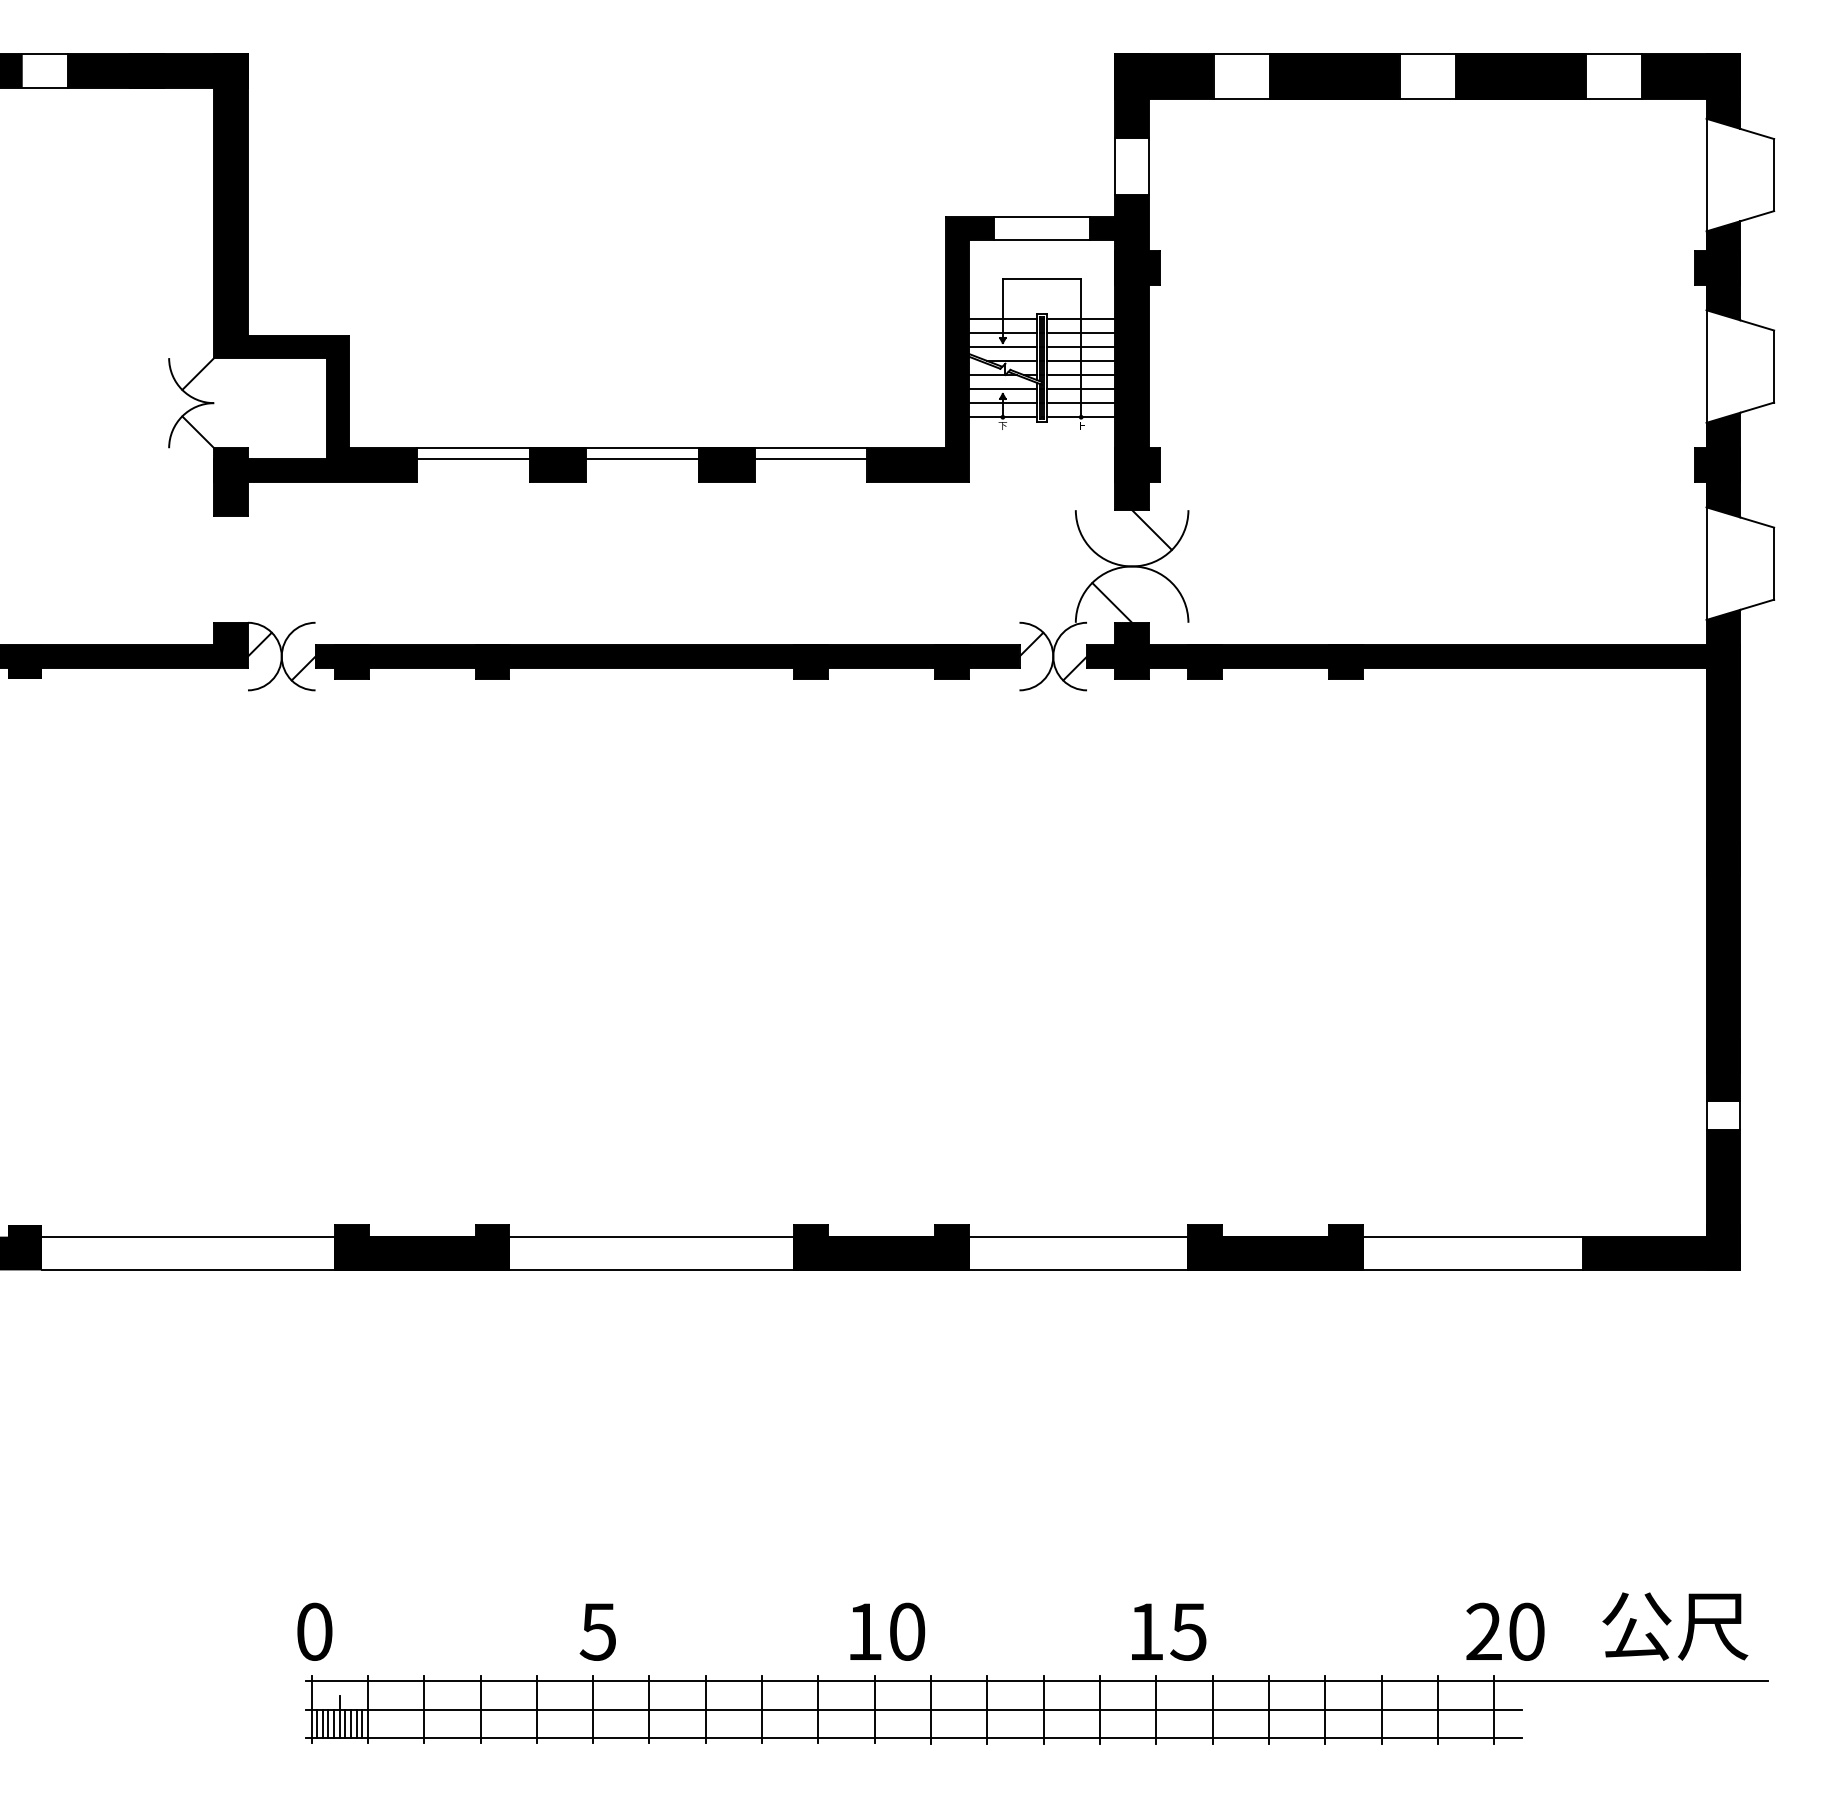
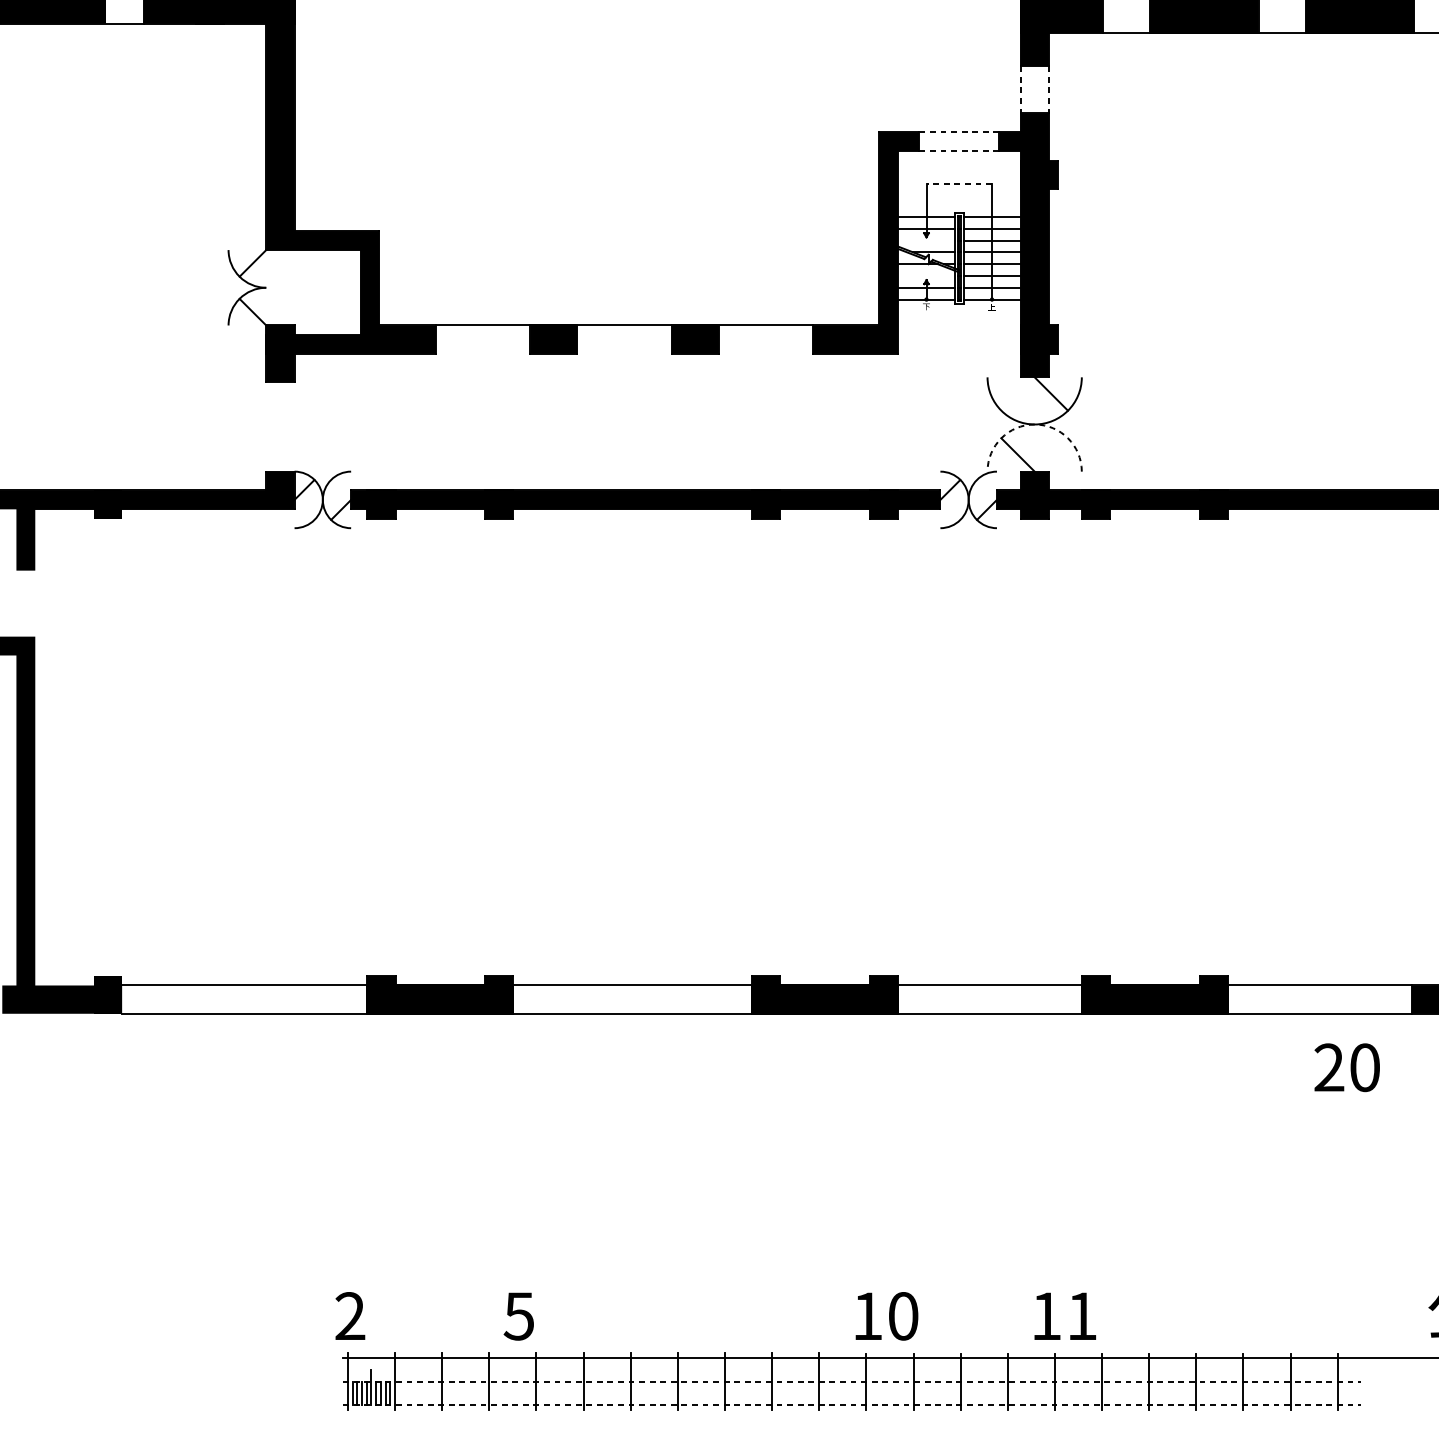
line: (1115, 167) -> (1020, 90), solid -> dashed
line: (1149, 167) -> (1049, 90), solid -> dashed
line: (1042, 217) -> (959, 132), solid -> dashed
line: (1042, 239) -> (959, 150), solid -> dashed
line: (1041, 279) -> (958, 184), solid -> dashed
line: (1002, 346) -> (926, 240), removed
line: (1002, 389) -> (926, 276), removed
line: (472, 459) -> (482, 334), removed
line: (641, 459) -> (623, 334), removed
line: (810, 459) -> (765, 334), removed
arc: (1132, 566) -> (1035, 424), solid -> dashed
text: (314, 1631) -> (350, 1316), 0 -> 2
text: (597, 1631) -> (518, 1316), moved
text: (887, 1631) -> (886, 1316), moved
text: (1188, 1631) -> (1081, 1316), 15 -> 11
text: (1505, 1631) -> (1347, 1067), moved
line: (914, 1710) -> (852, 1382), solid -> dashed
line: (914, 1737) -> (852, 1404), solid -> dashed

